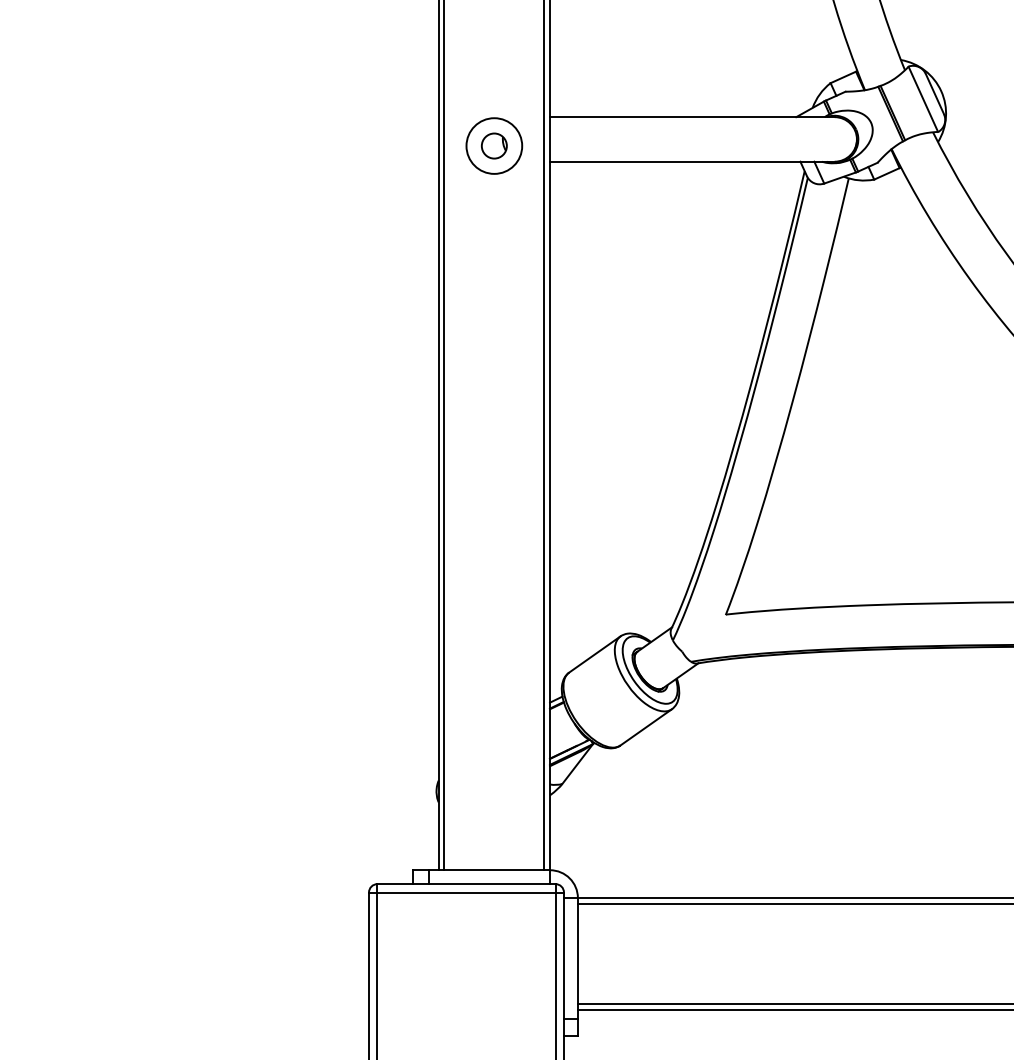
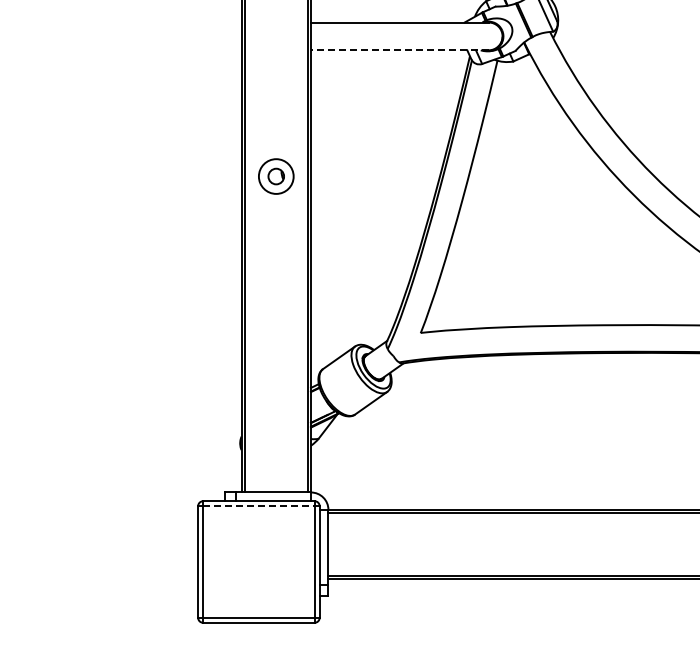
part: (494, 145) -> (276, 176), moved
line: (691, 161) -> (399, 50), solid -> dashed
line: (465, 892) -> (258, 506), solid -> dashed

